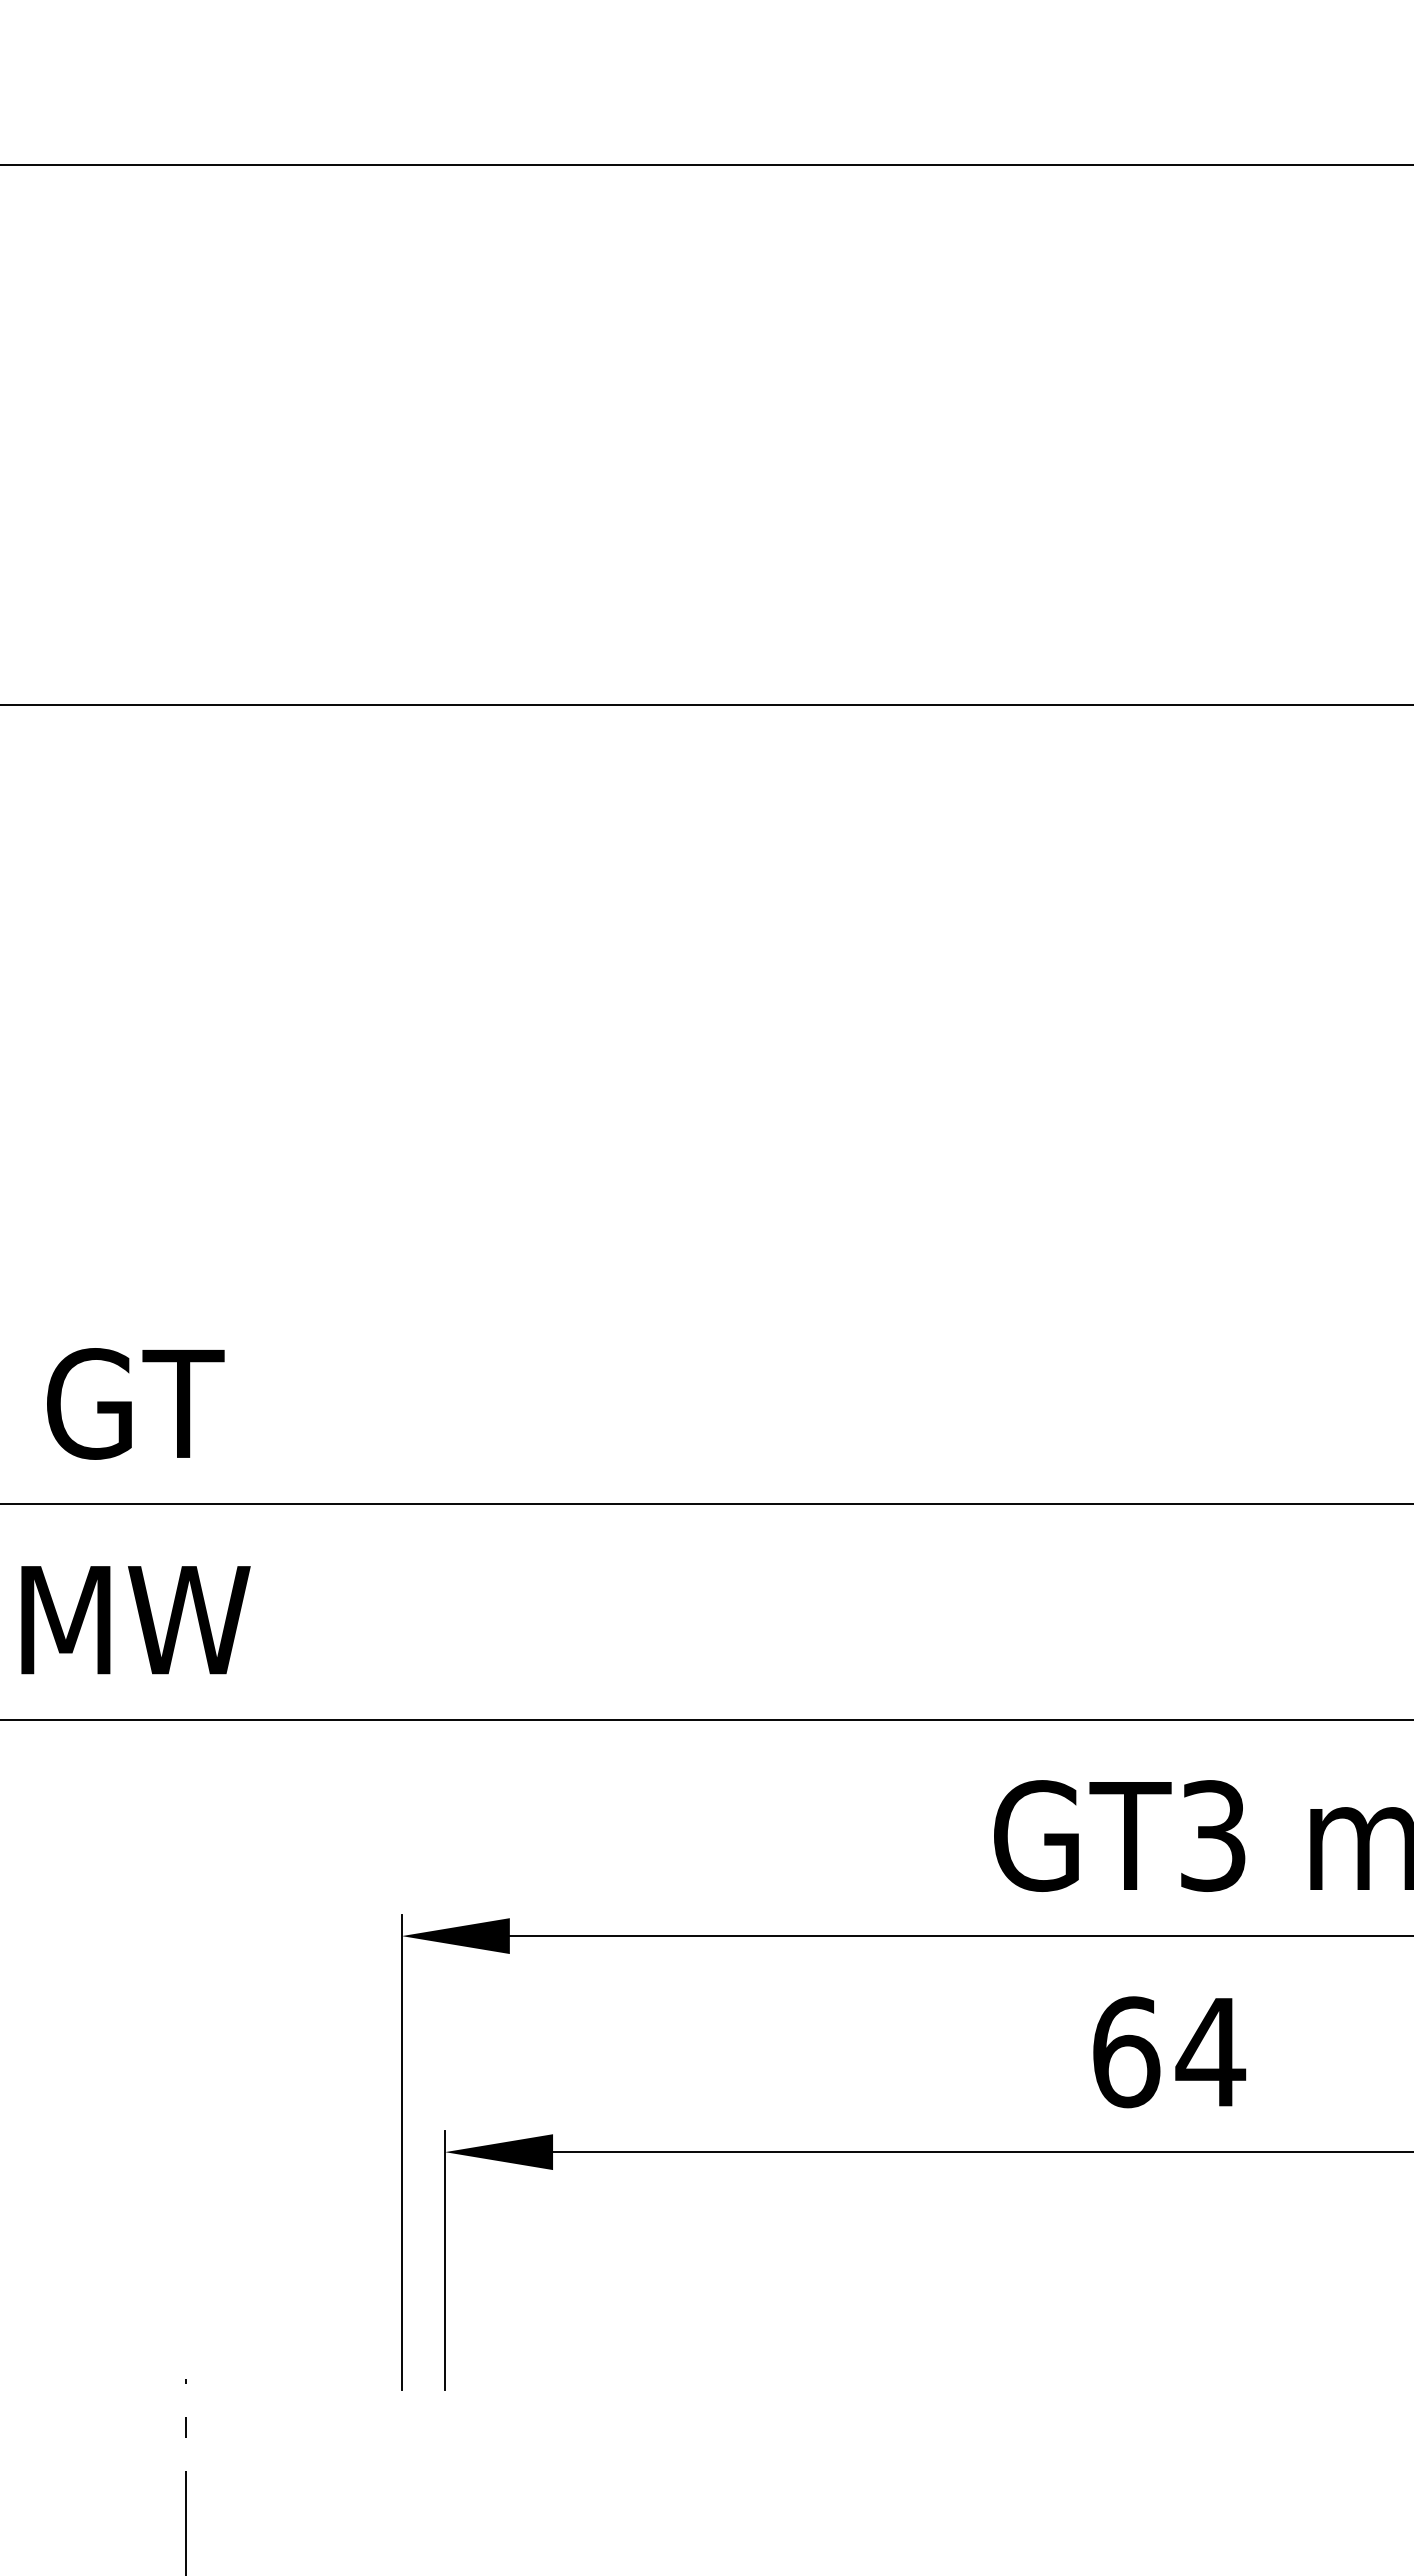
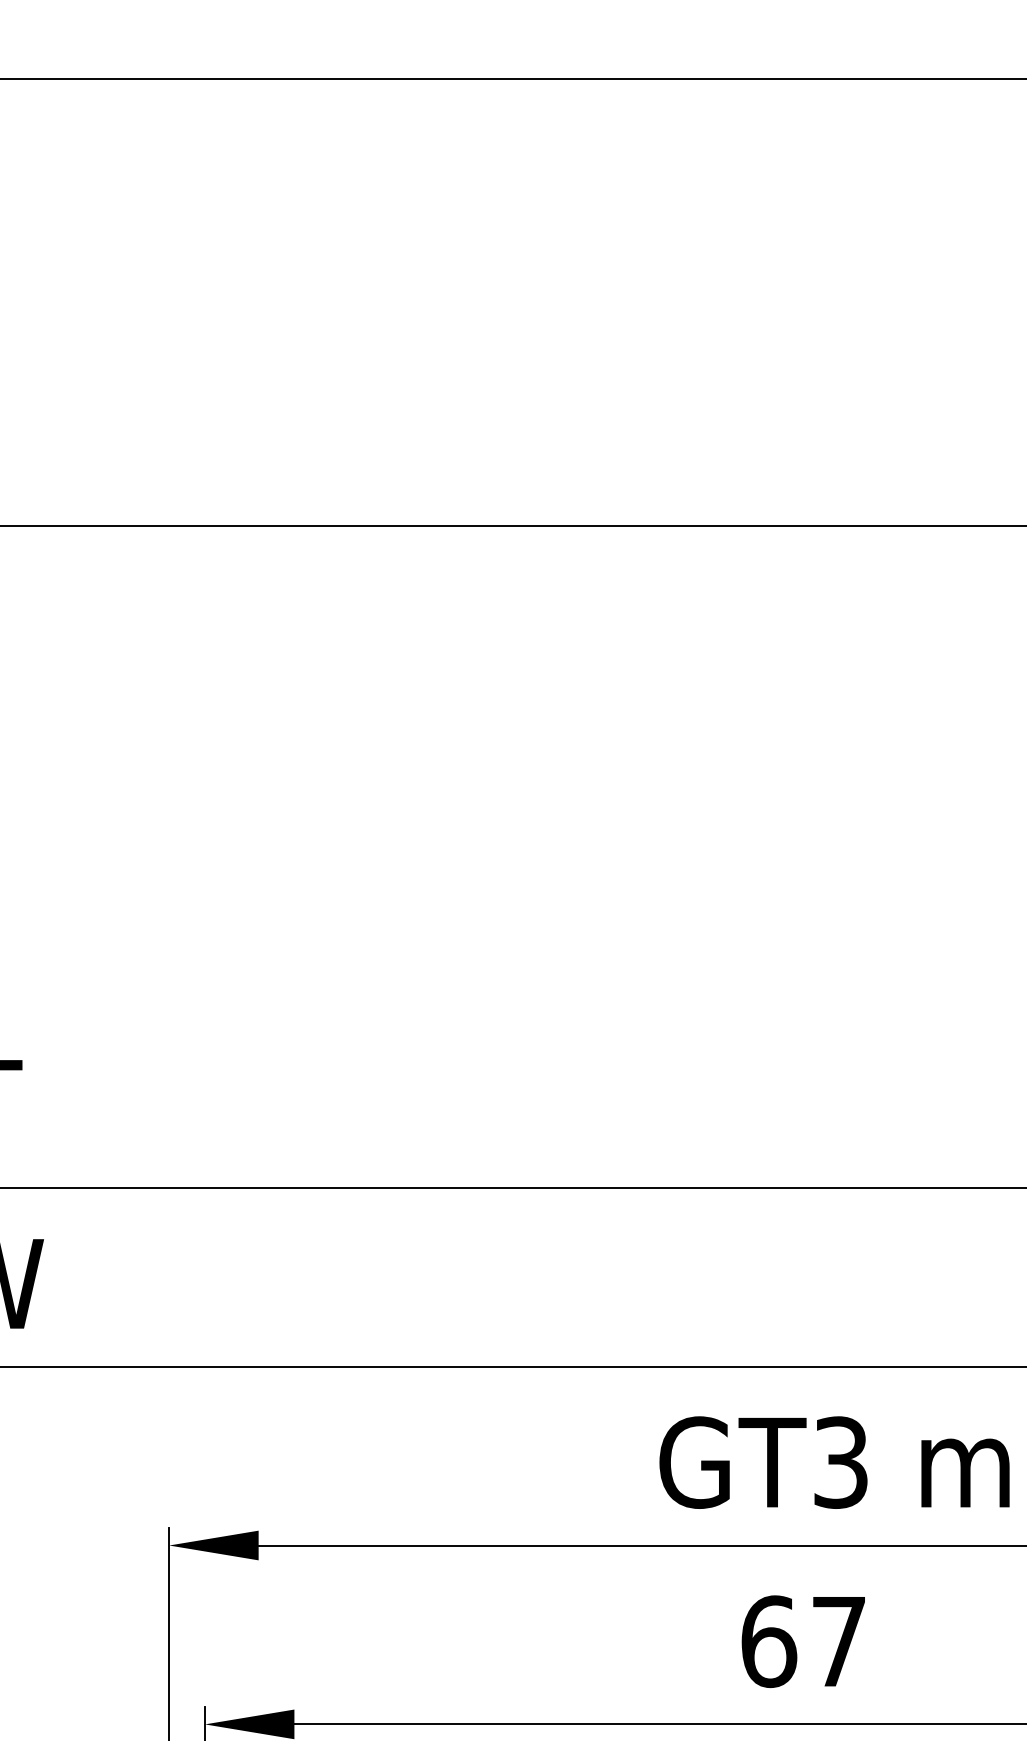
text: (1210, 2052) -> (838, 1641), 64 -> 67

